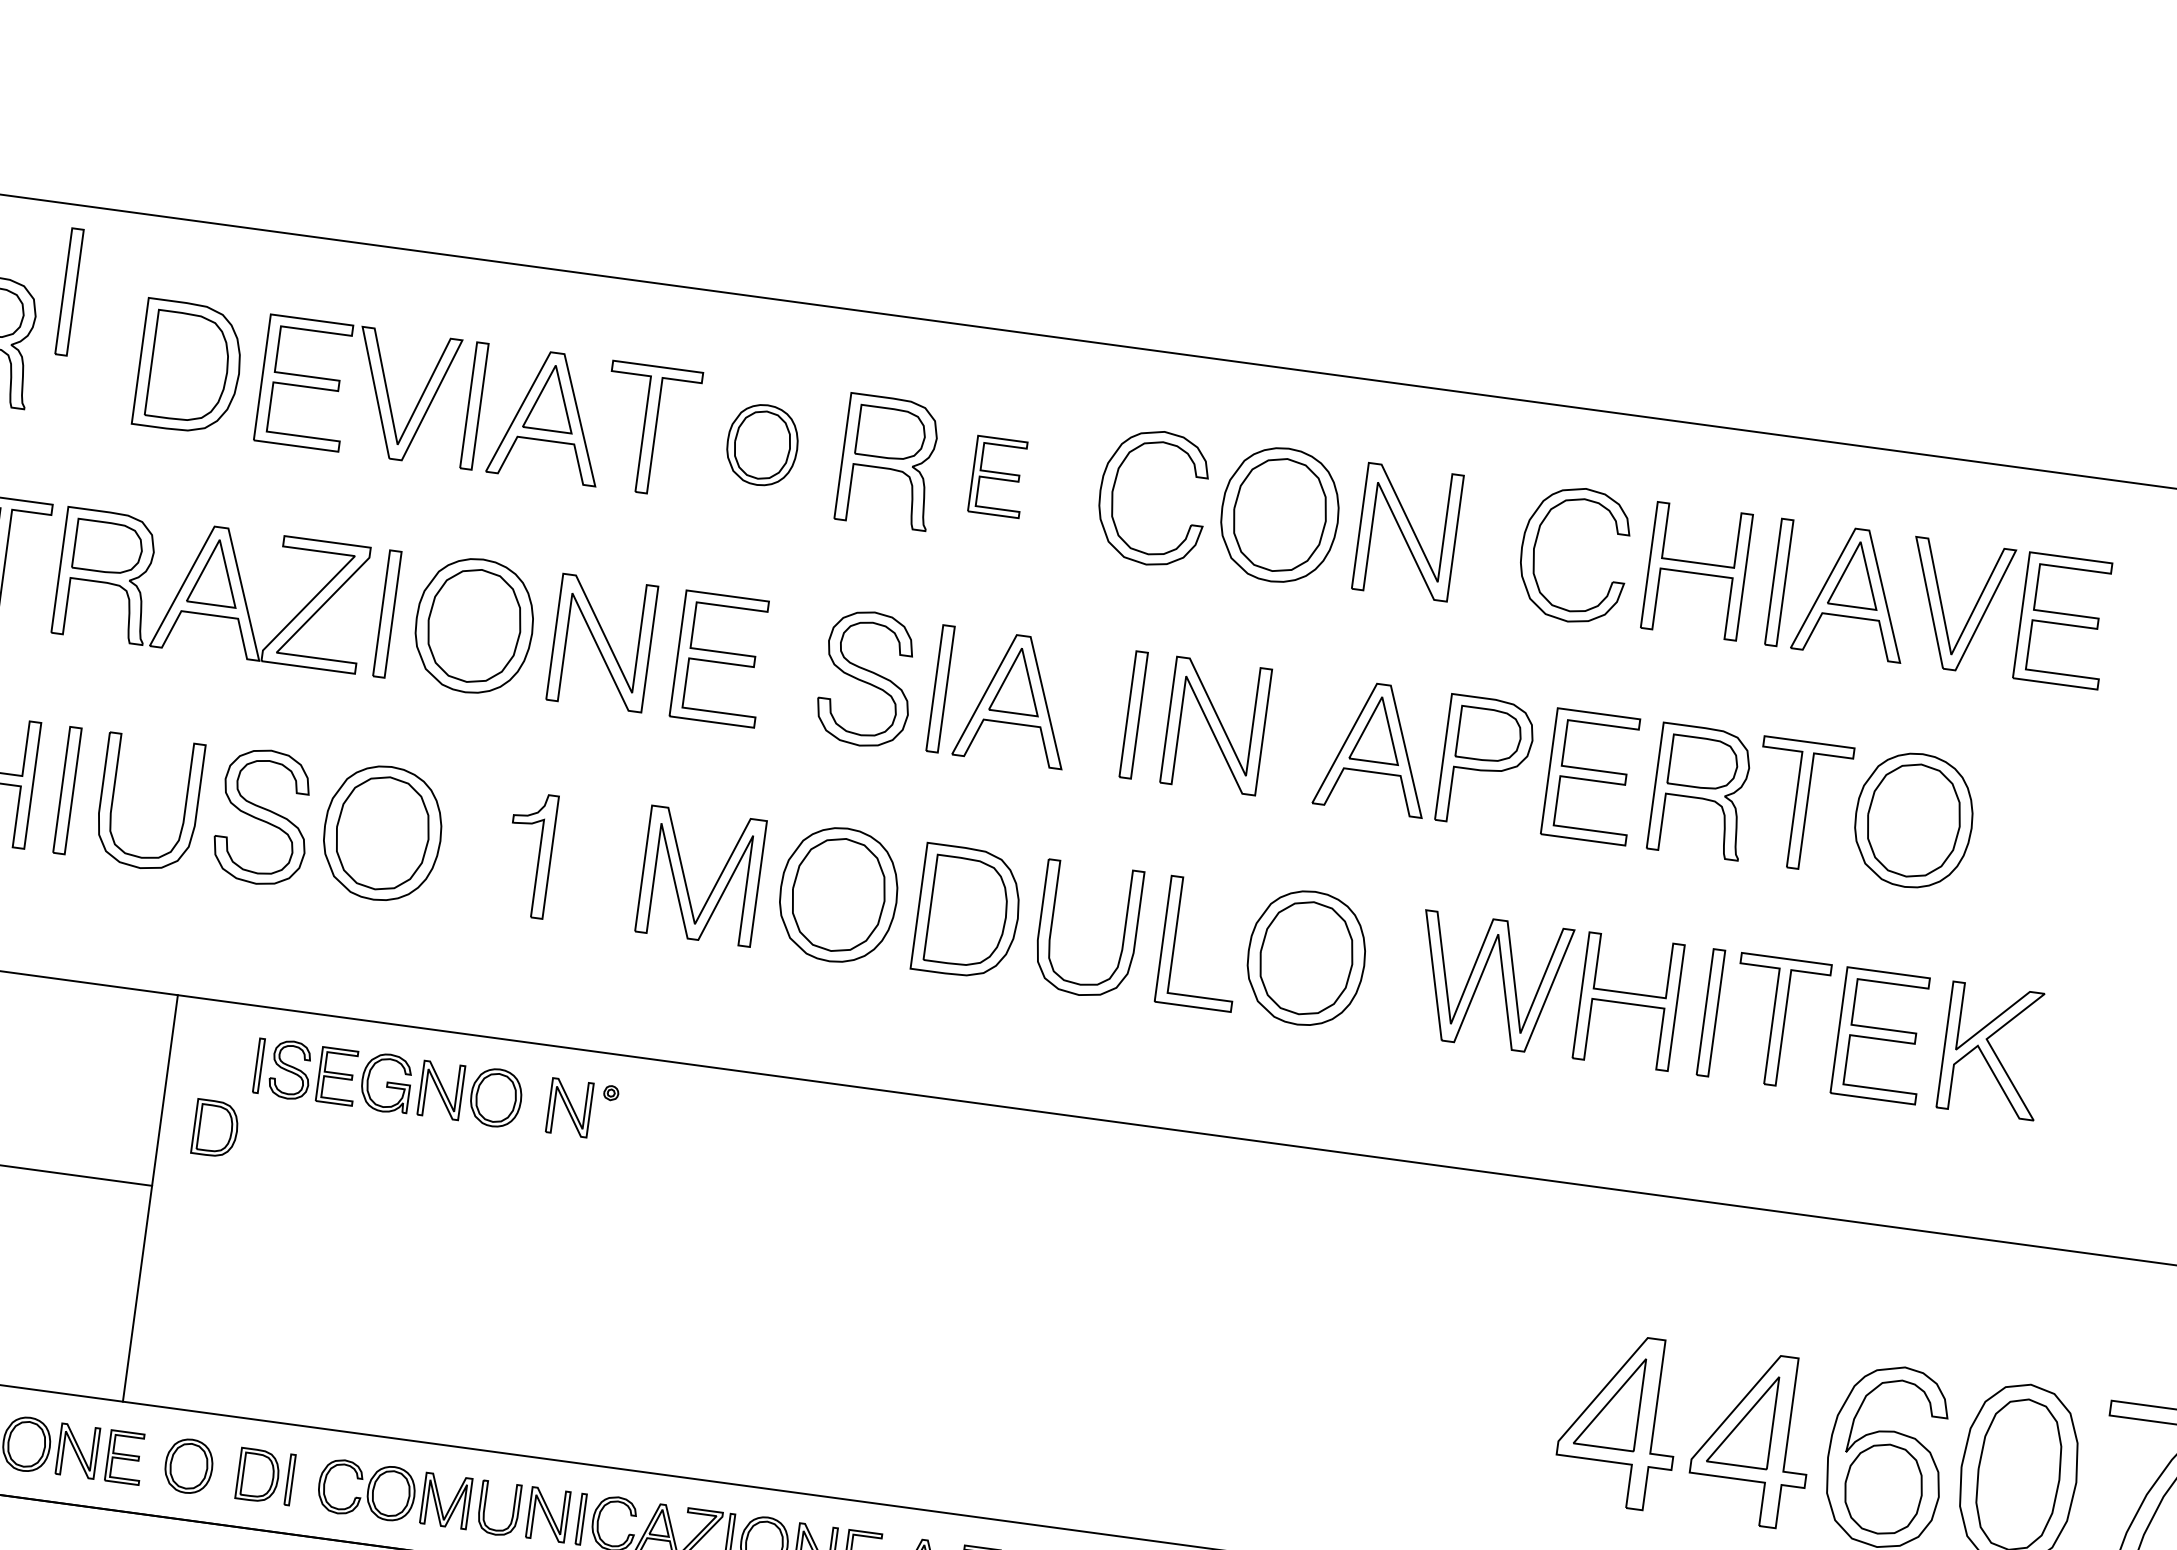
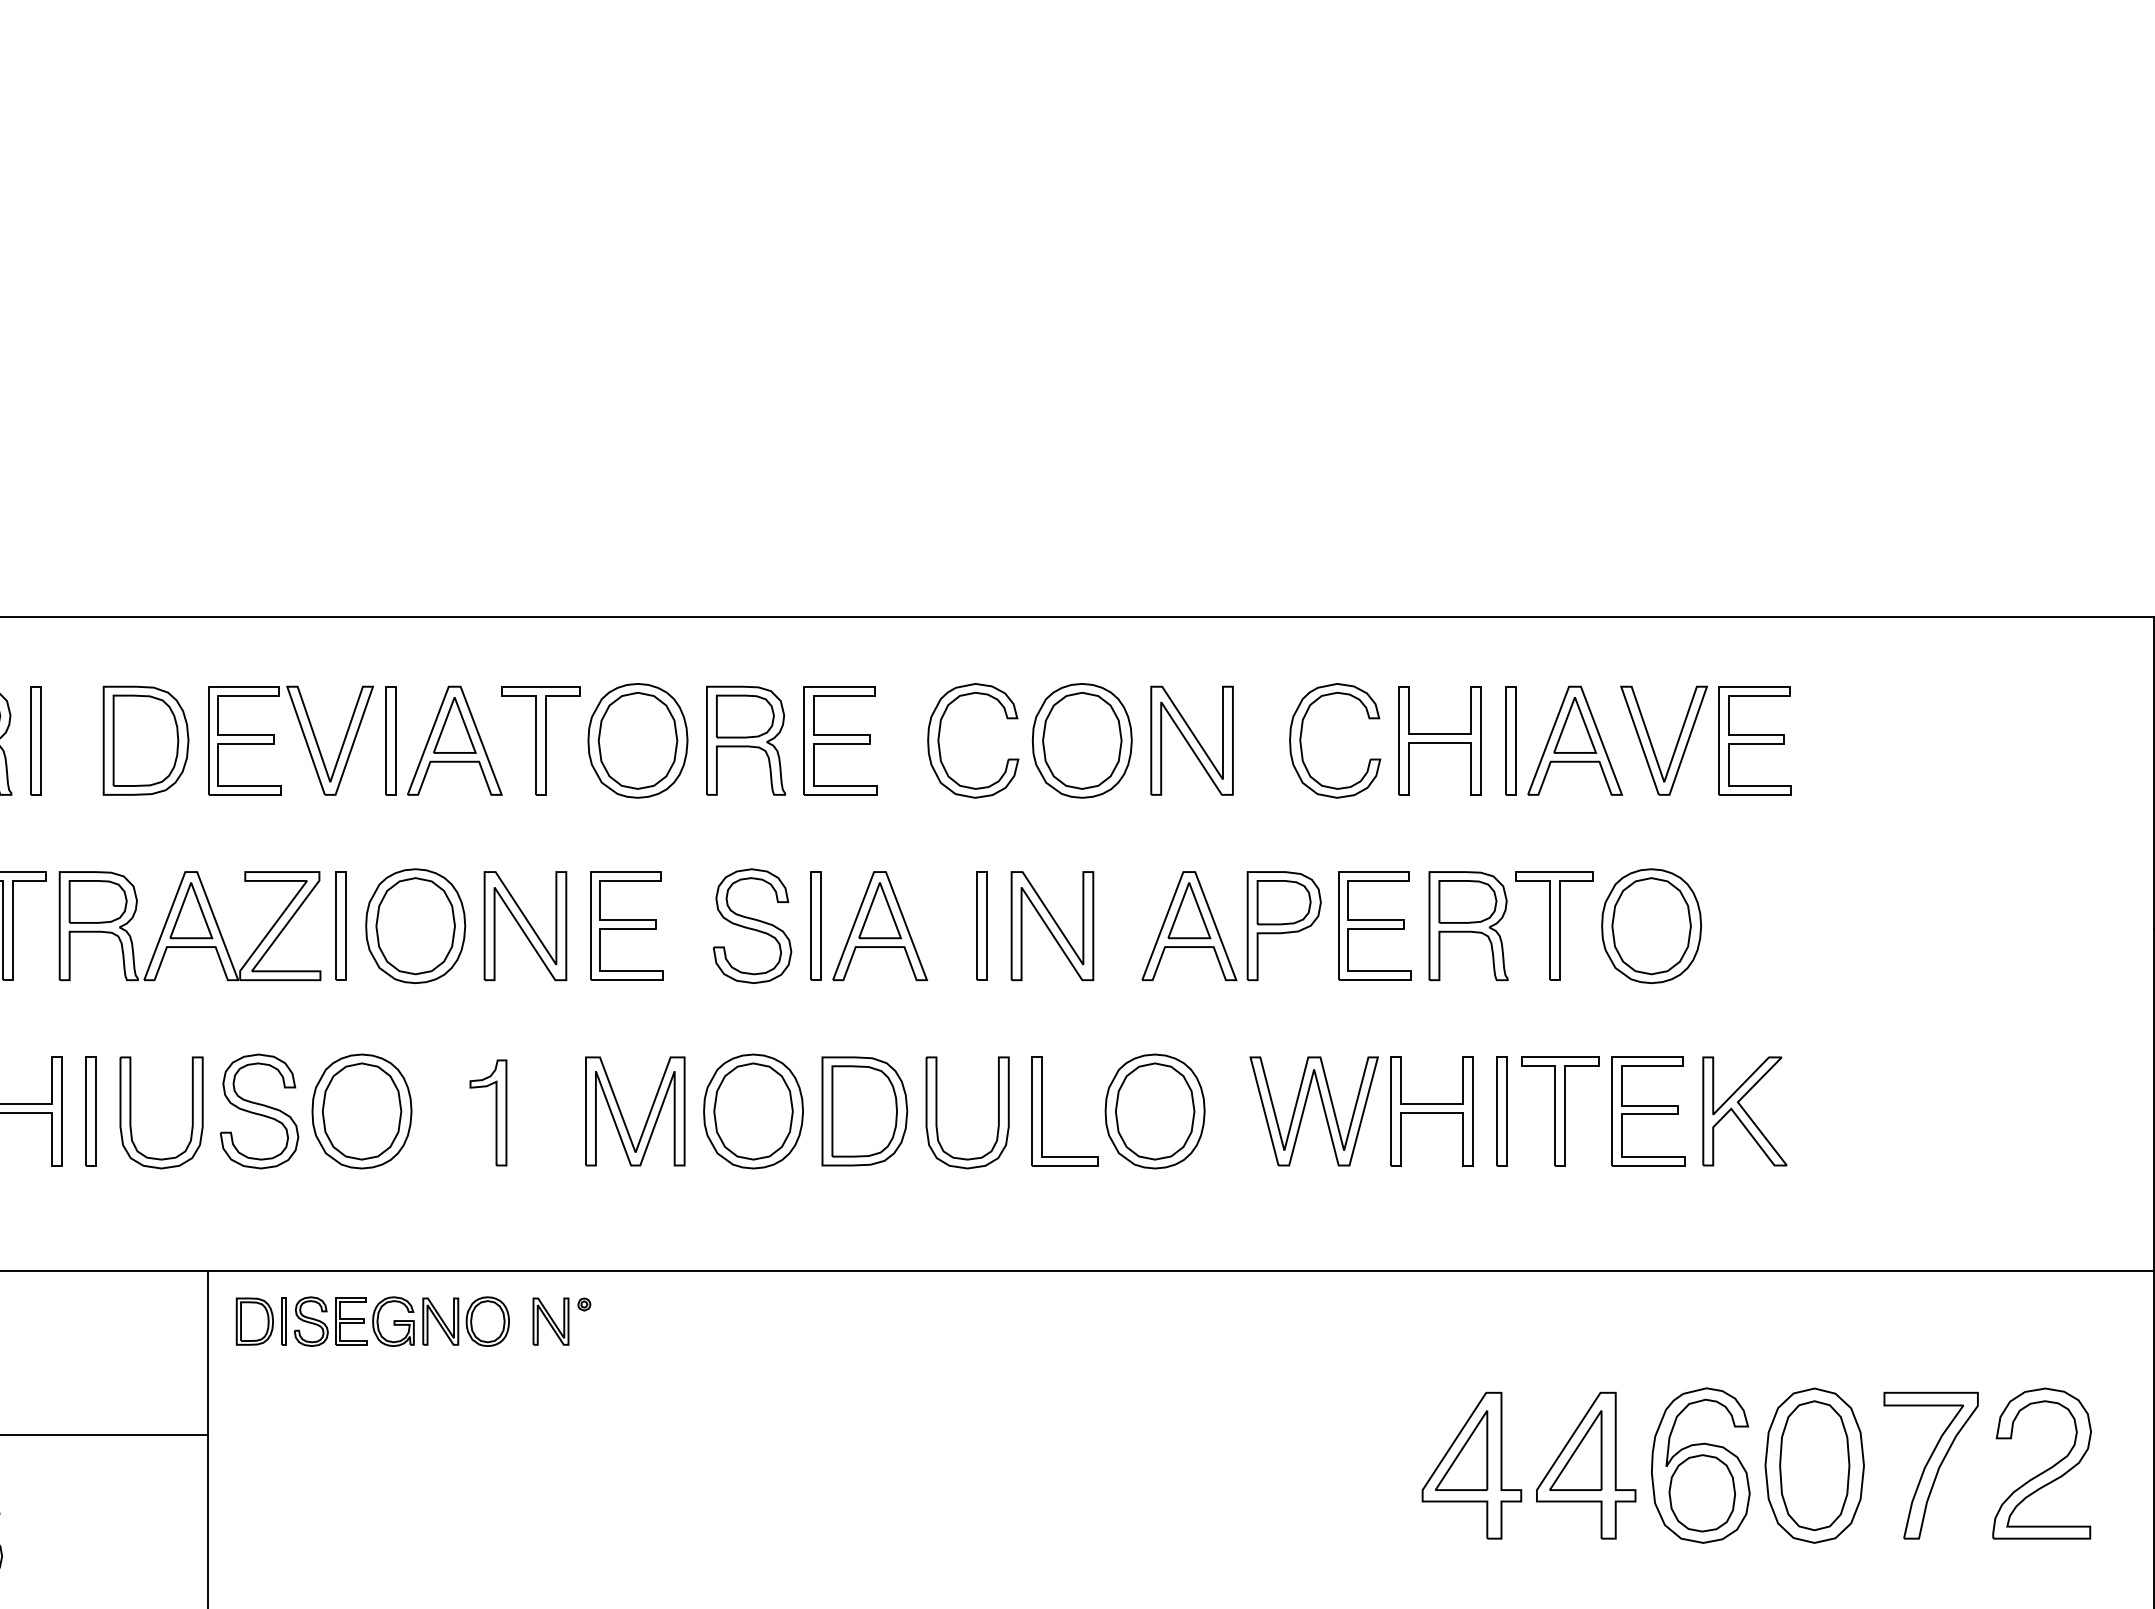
part: (68, 291) -> (35, 740), moved
part: (762, 444) -> (637, 740), size x1.67
part: (998, 476) -> (840, 740), size x1.67
part: (215, 1128) -> (254, 1321), moved

